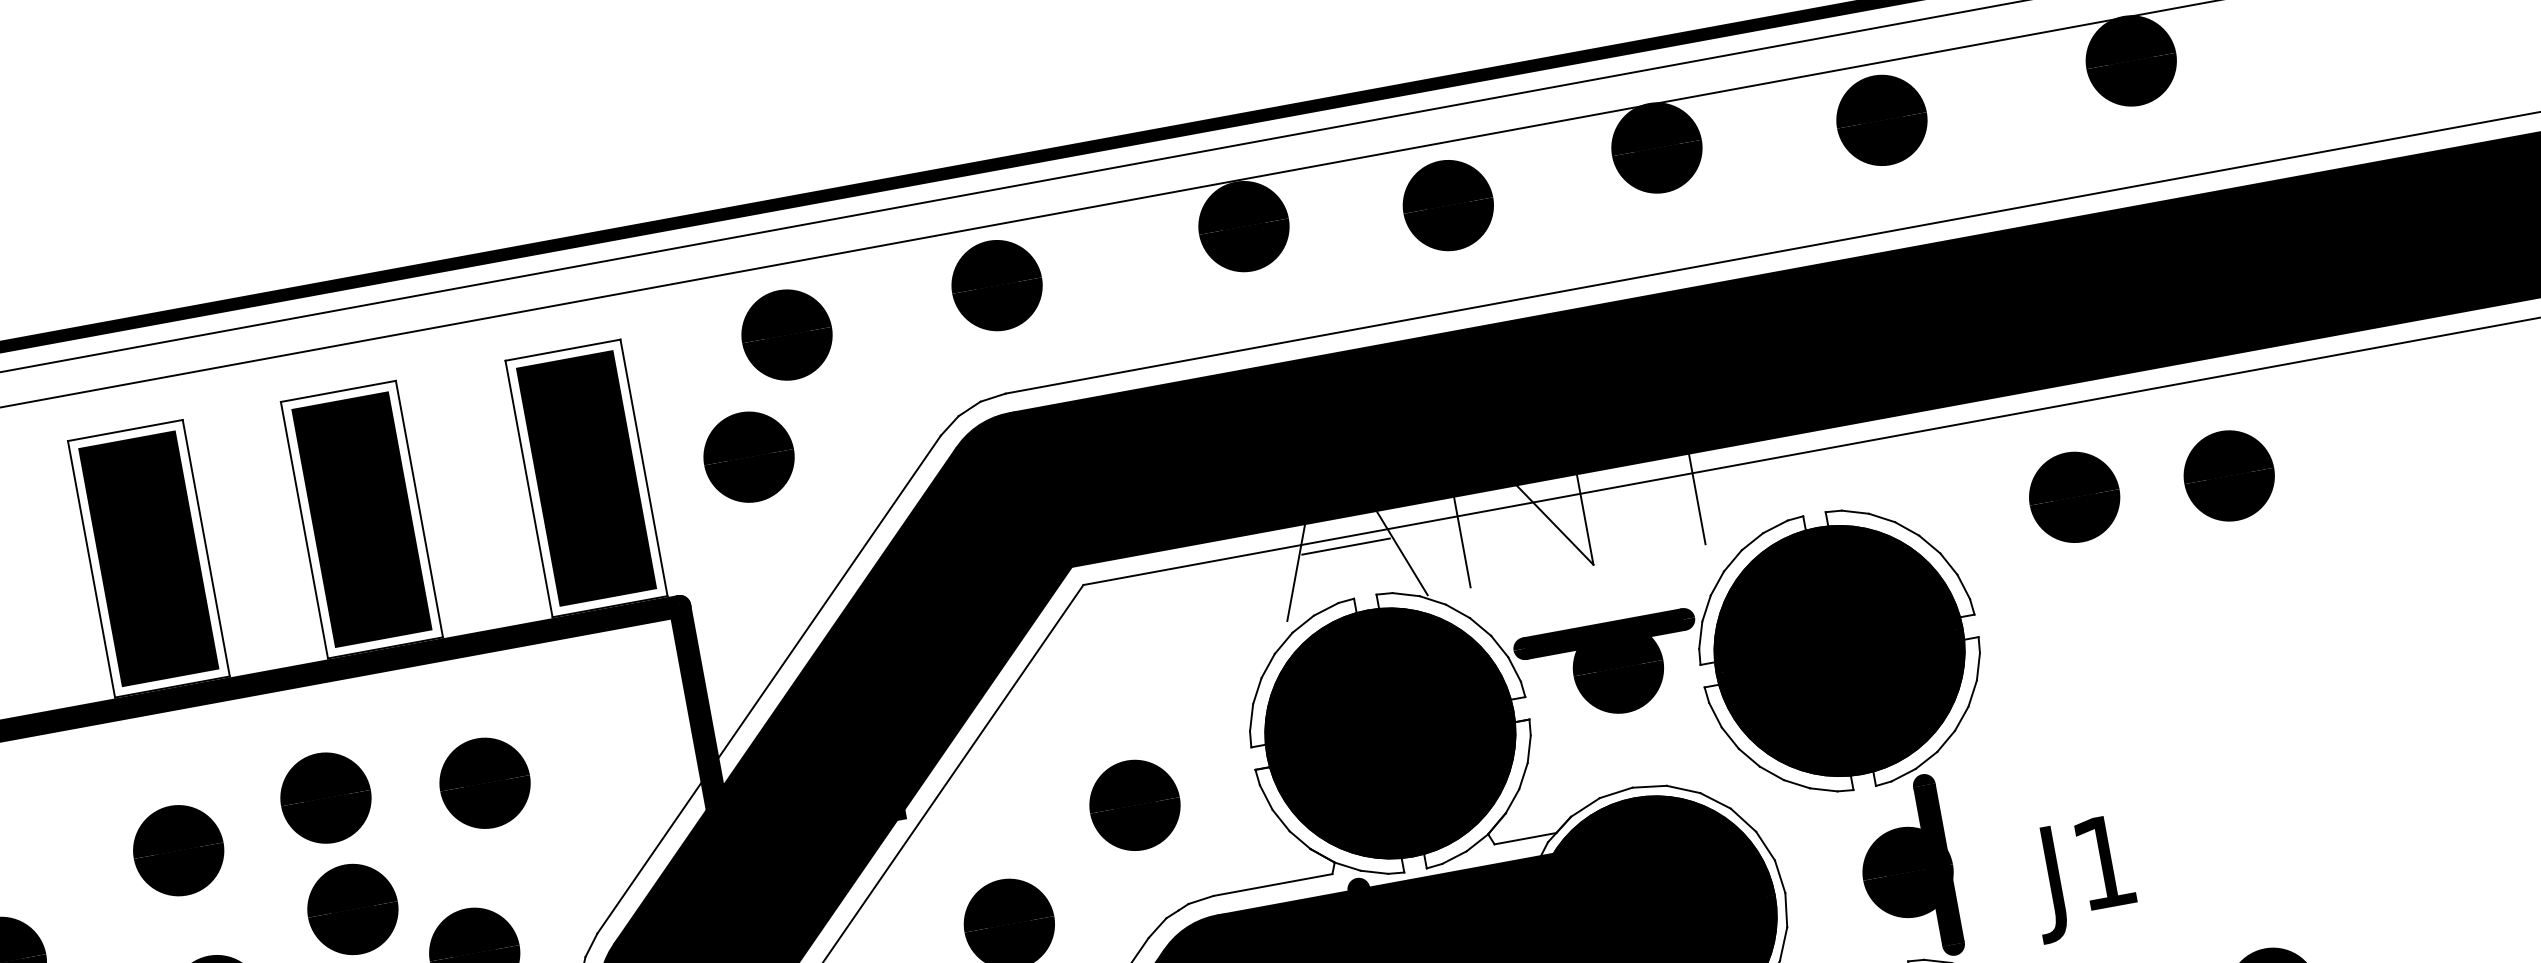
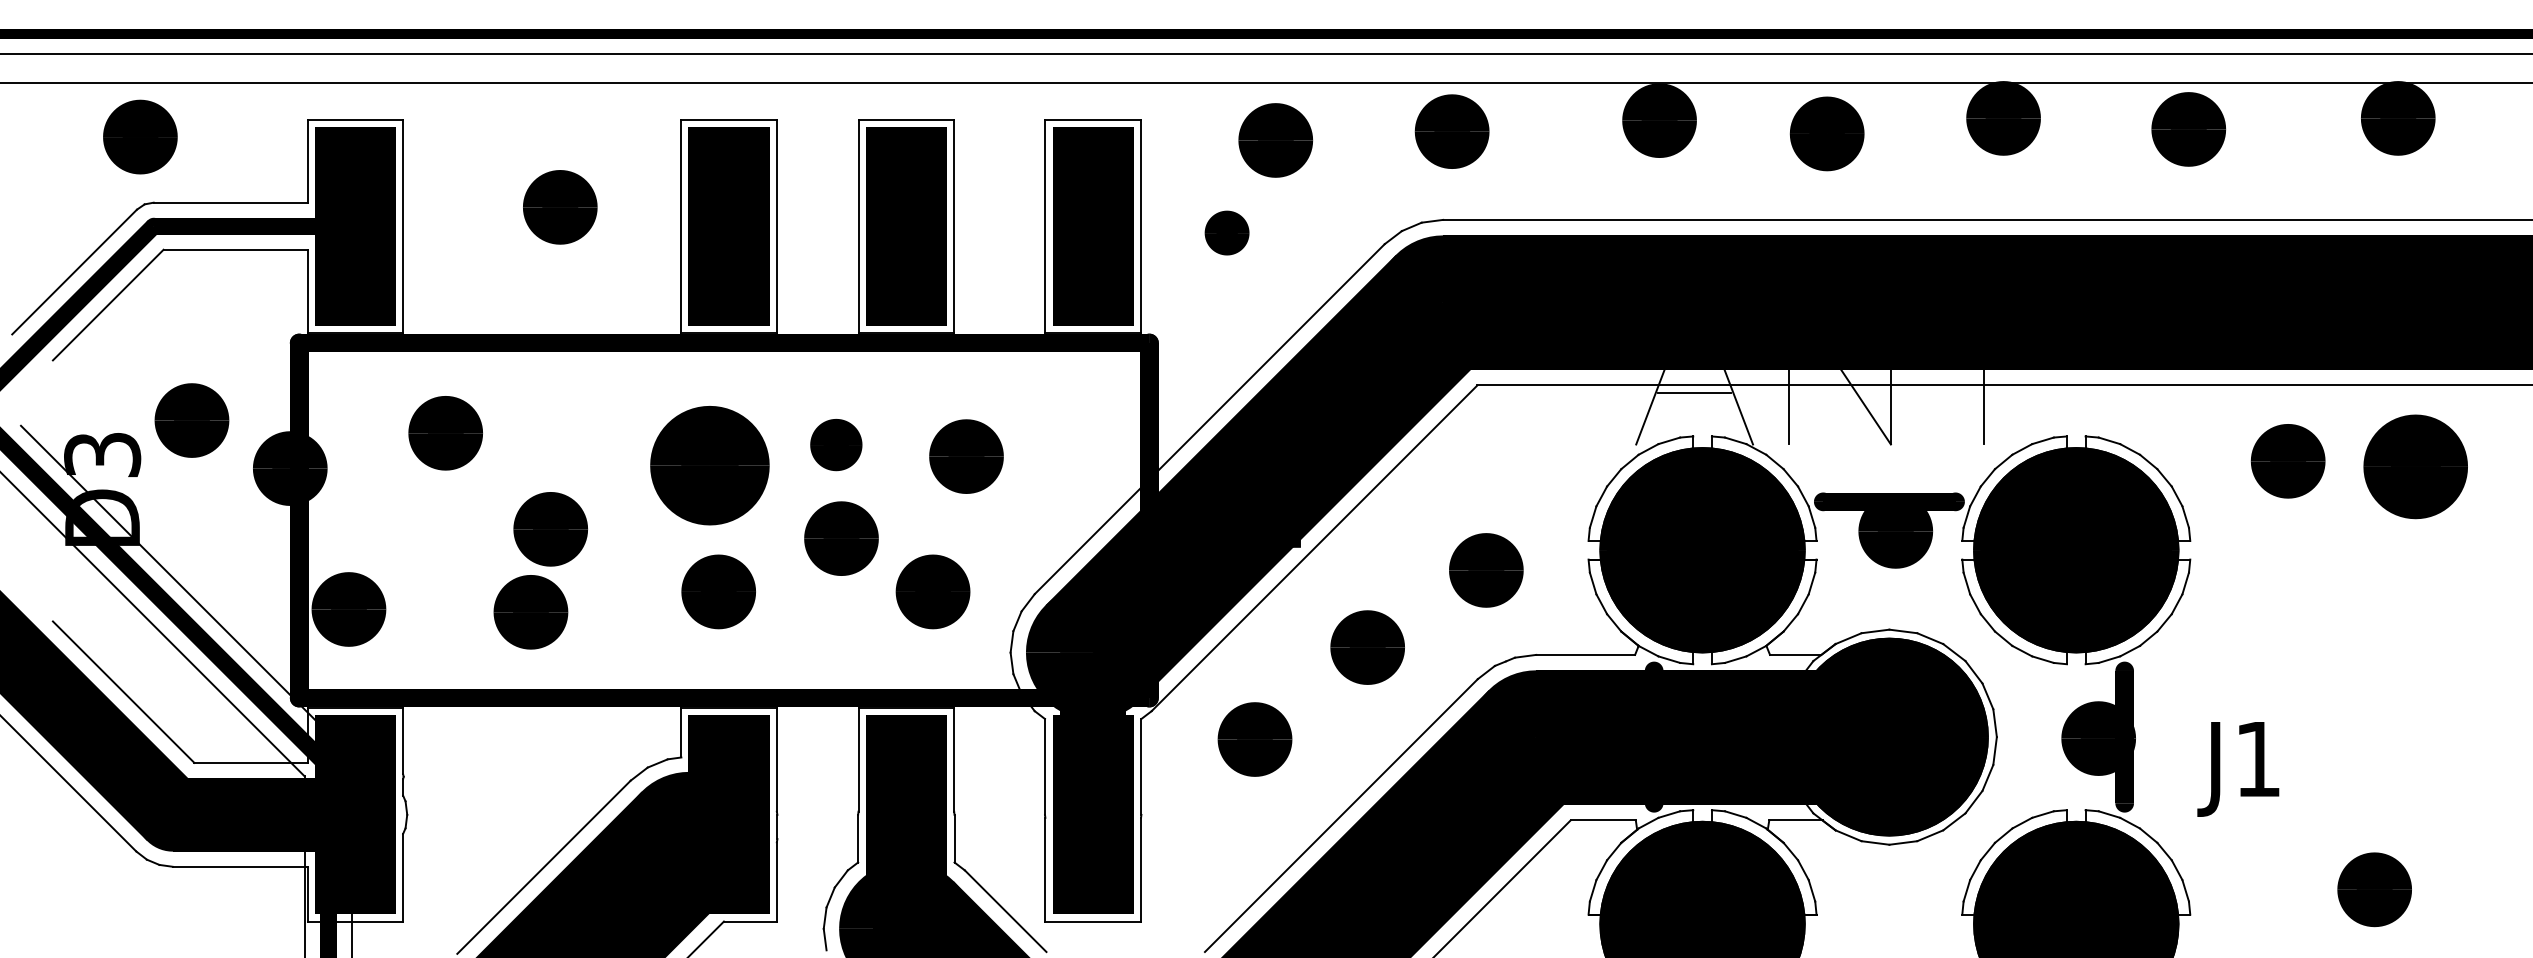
part: (748, 456) -> (1226, 232), size x0.6
part: (2228, 475) -> (2415, 466), size x1.4
part: (326, 797) -> (836, 444), size x0.7
part: (178, 850) -> (709, 465), size x1.6

